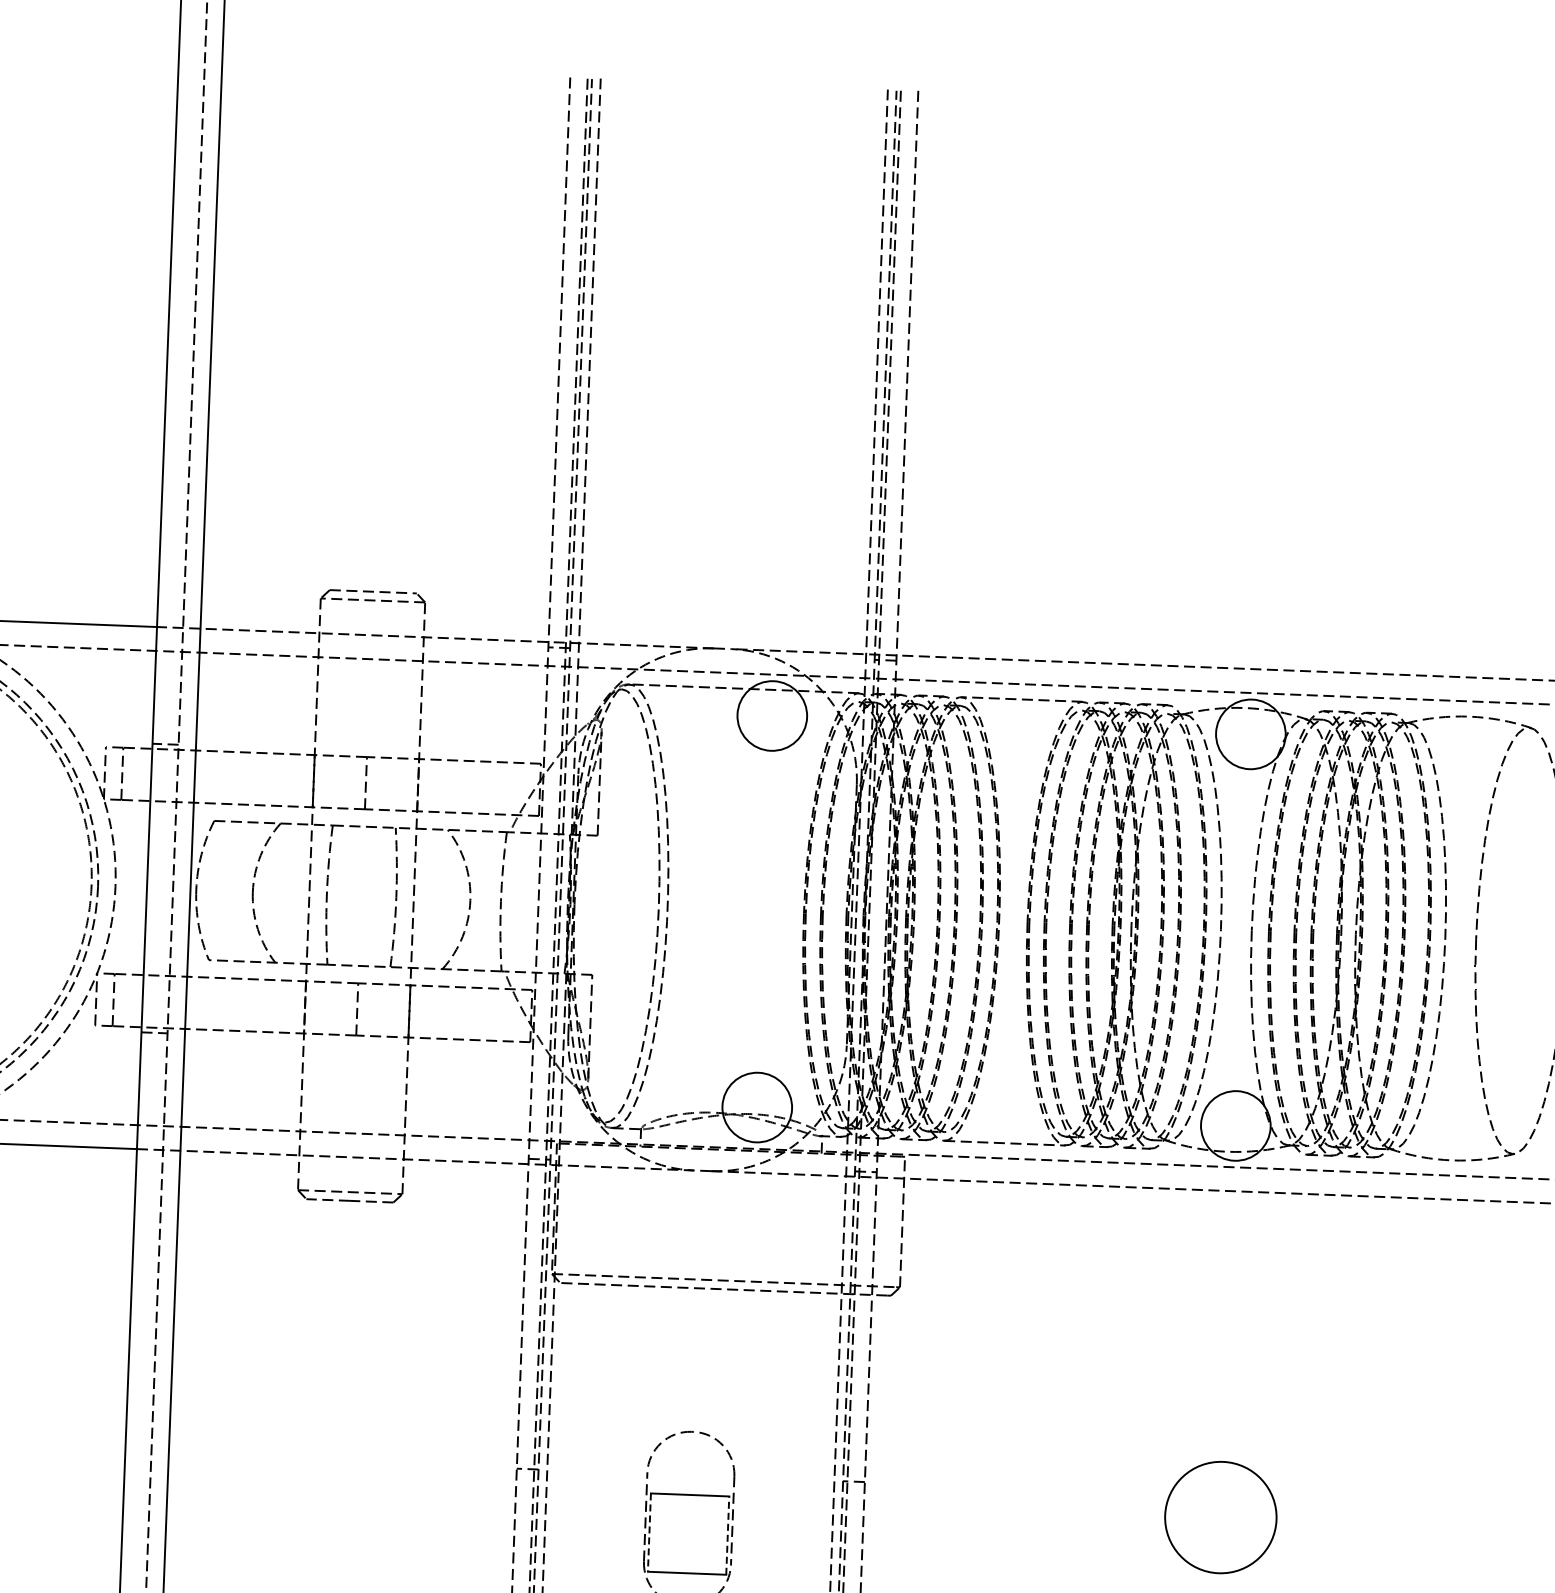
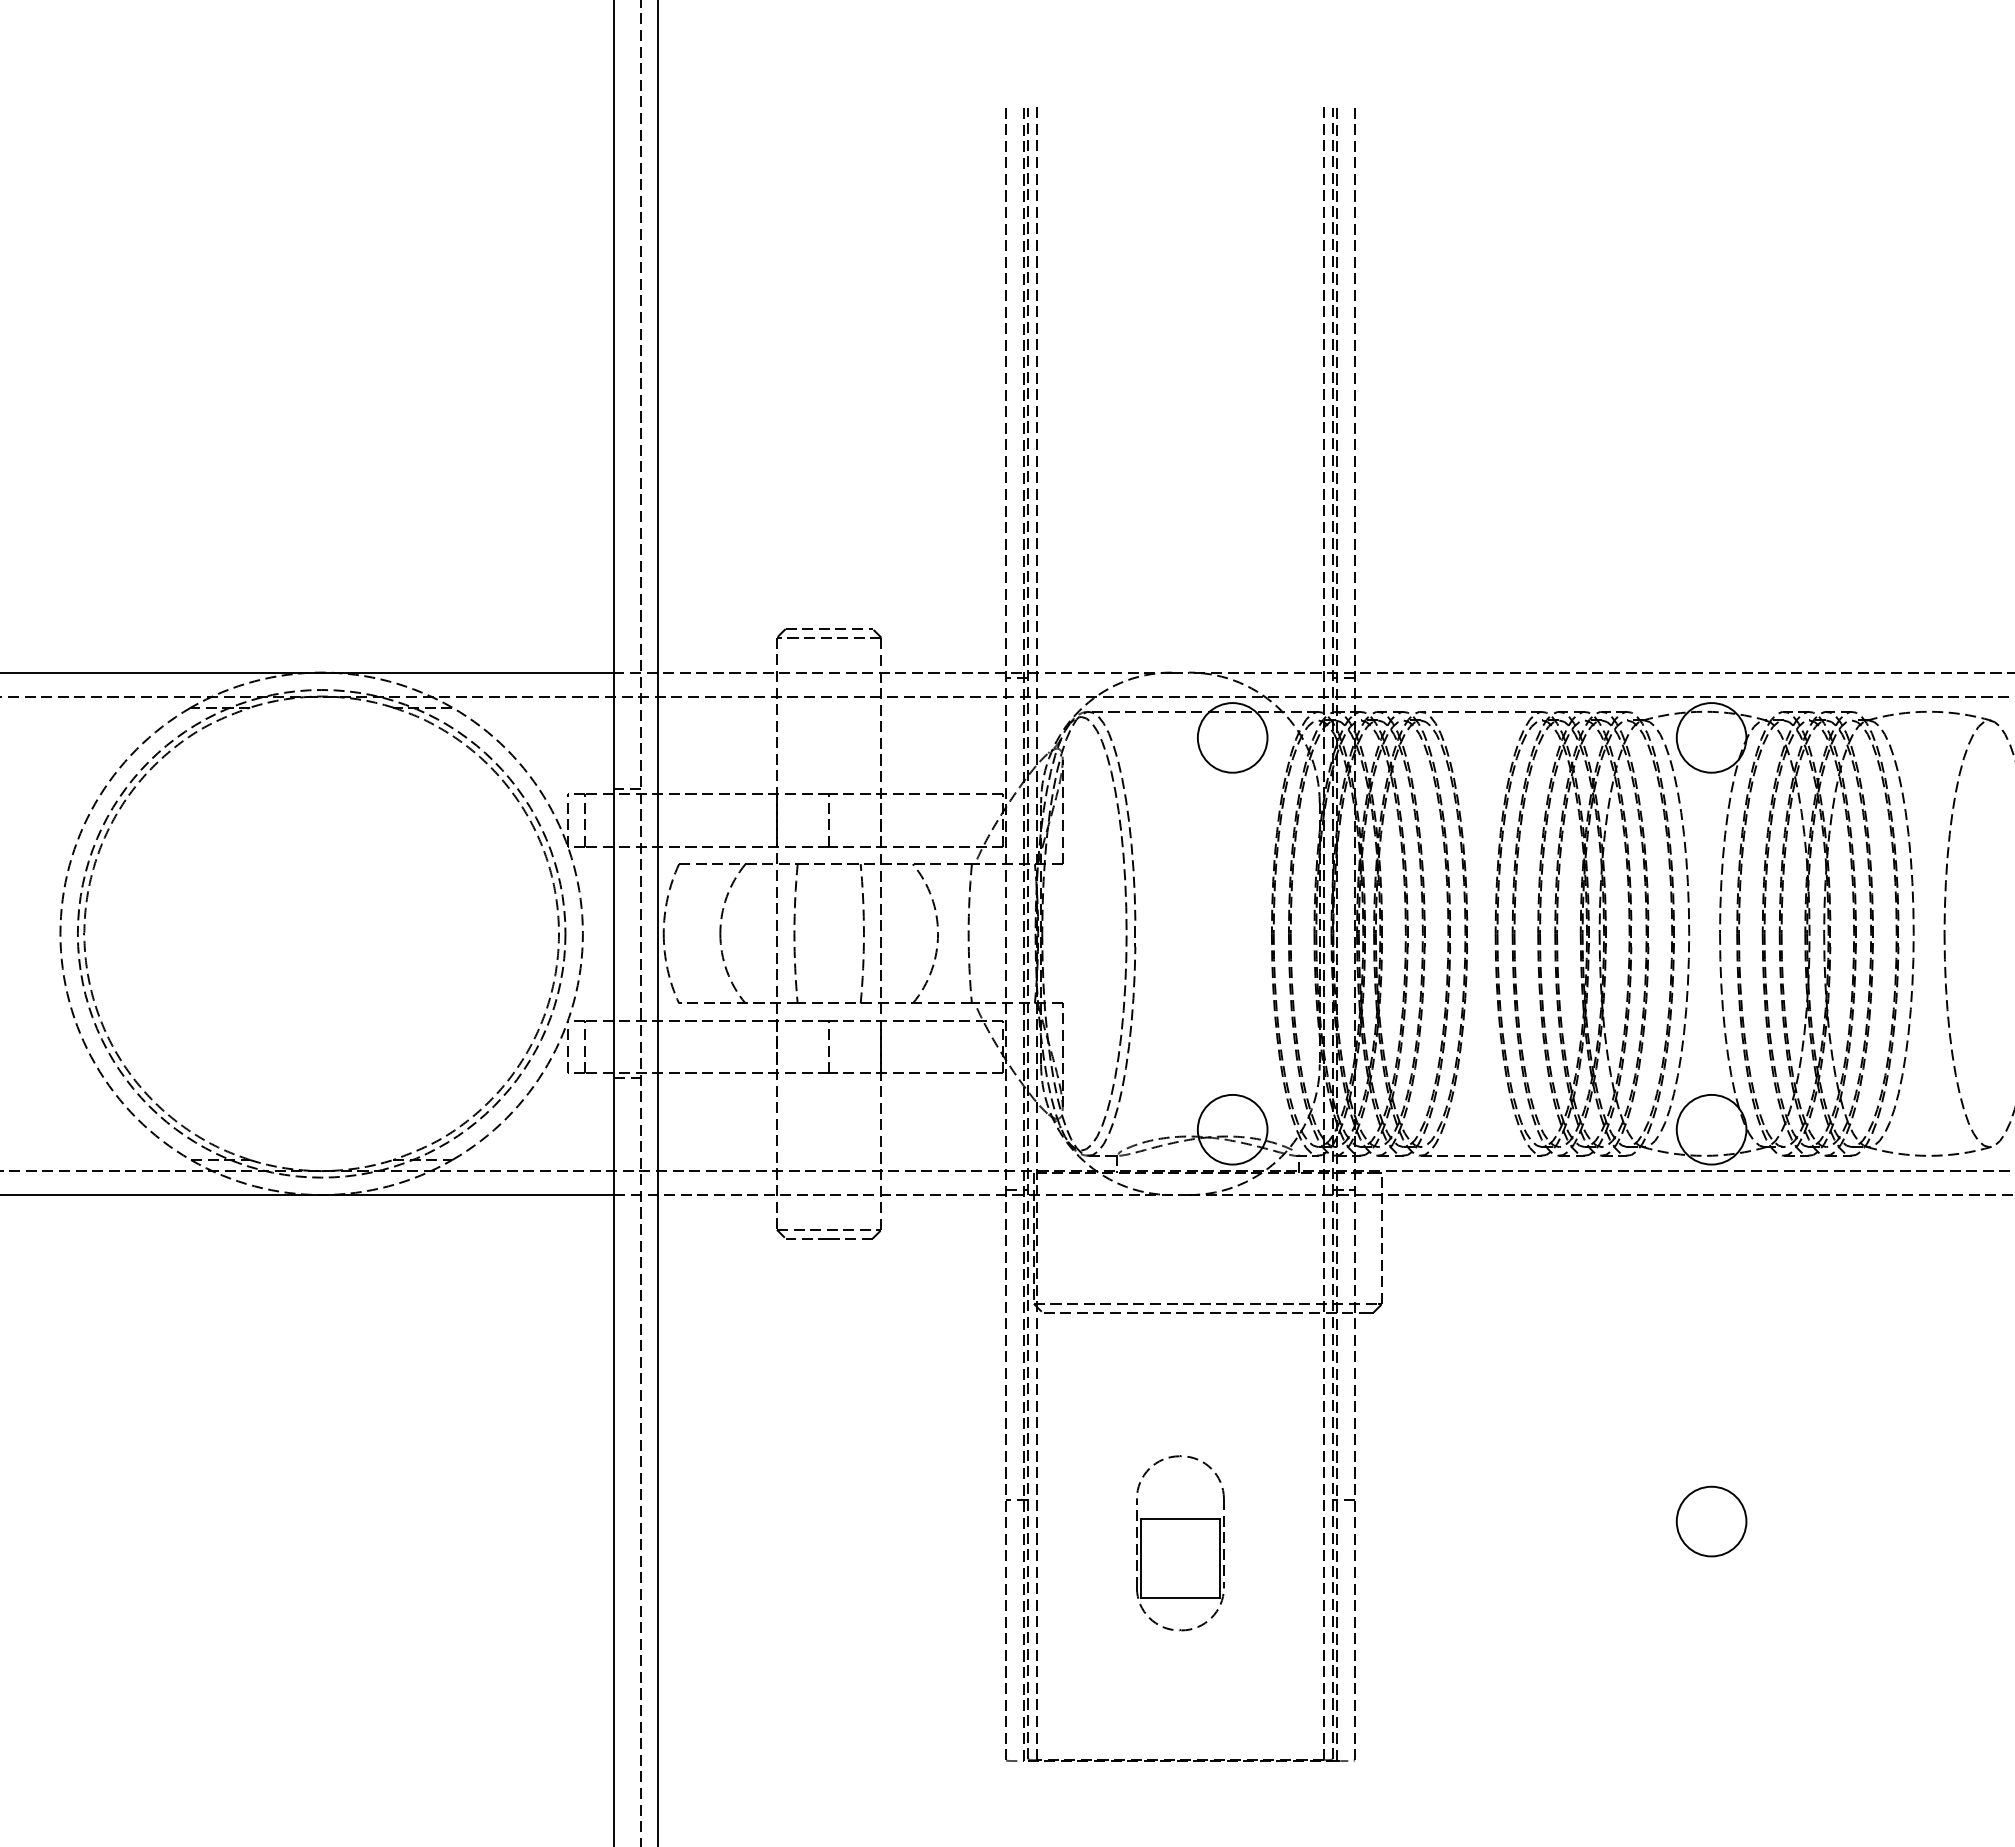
circle: (1220, 1517) -> (1711, 1521), size x0.62
line: (649, 1533) -> (1141, 1559), dashed -> solid
line: (727, 1535) -> (1219, 1558), dashed -> solid

